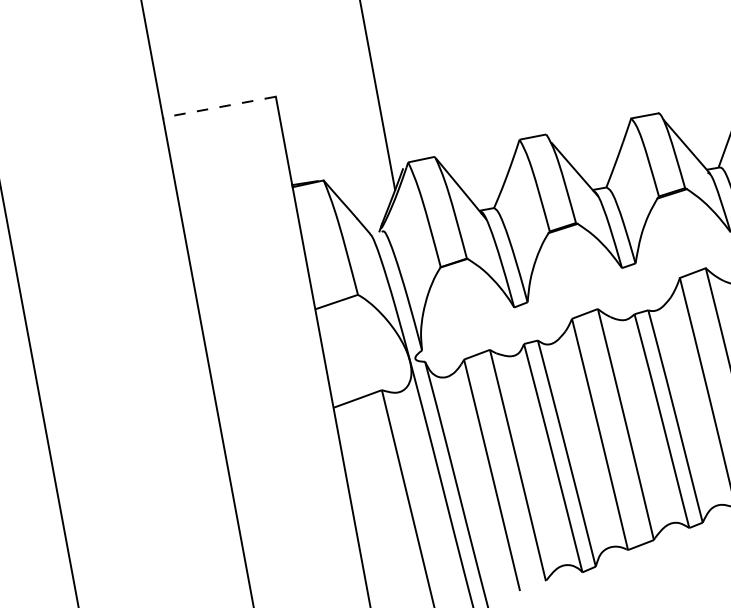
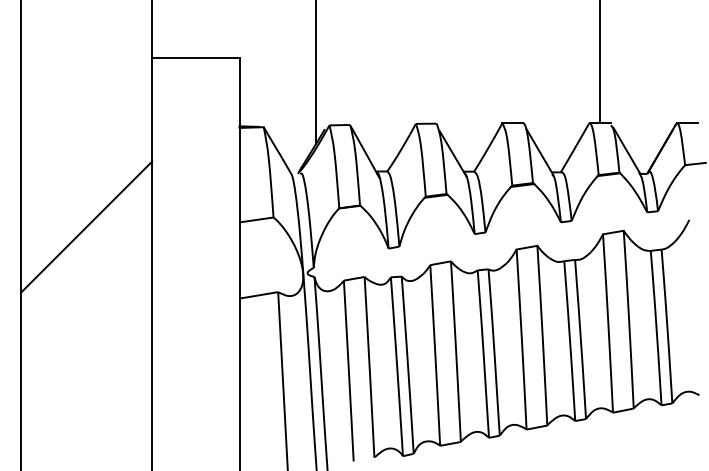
line: (218, 106) -> (195, 57), dashed -> solid
line: (118, 351) -> (86, 226), added

